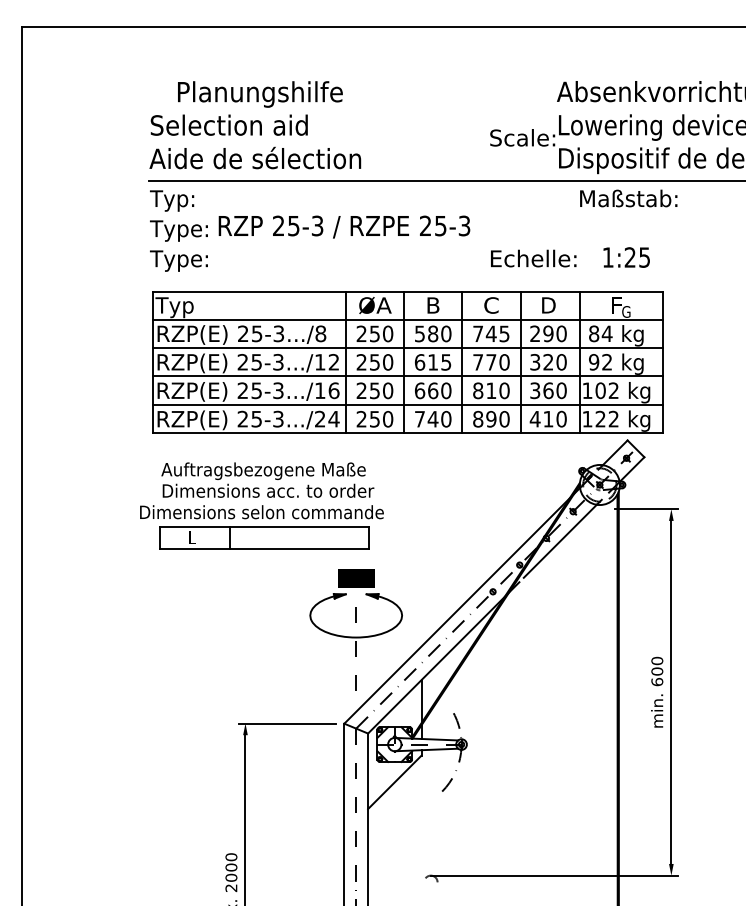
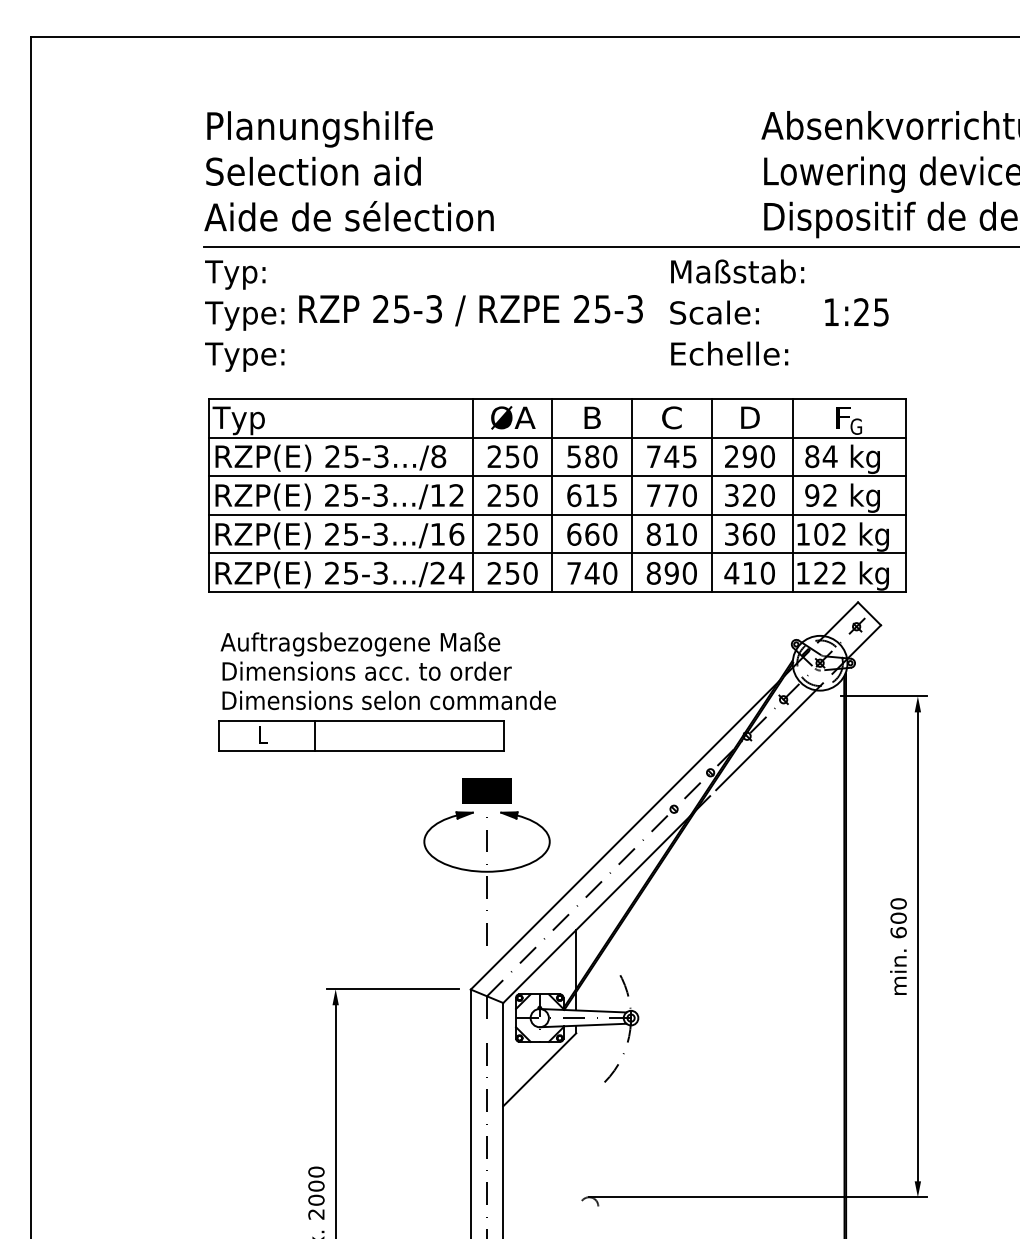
text: (259, 94) -> (319, 129), moved
text: (522, 137) -> (714, 312), moved
text: (628, 198) -> (737, 271), moved
text: (626, 257) -> (856, 312), moved
text: (261, 512) -> (388, 700), moved

